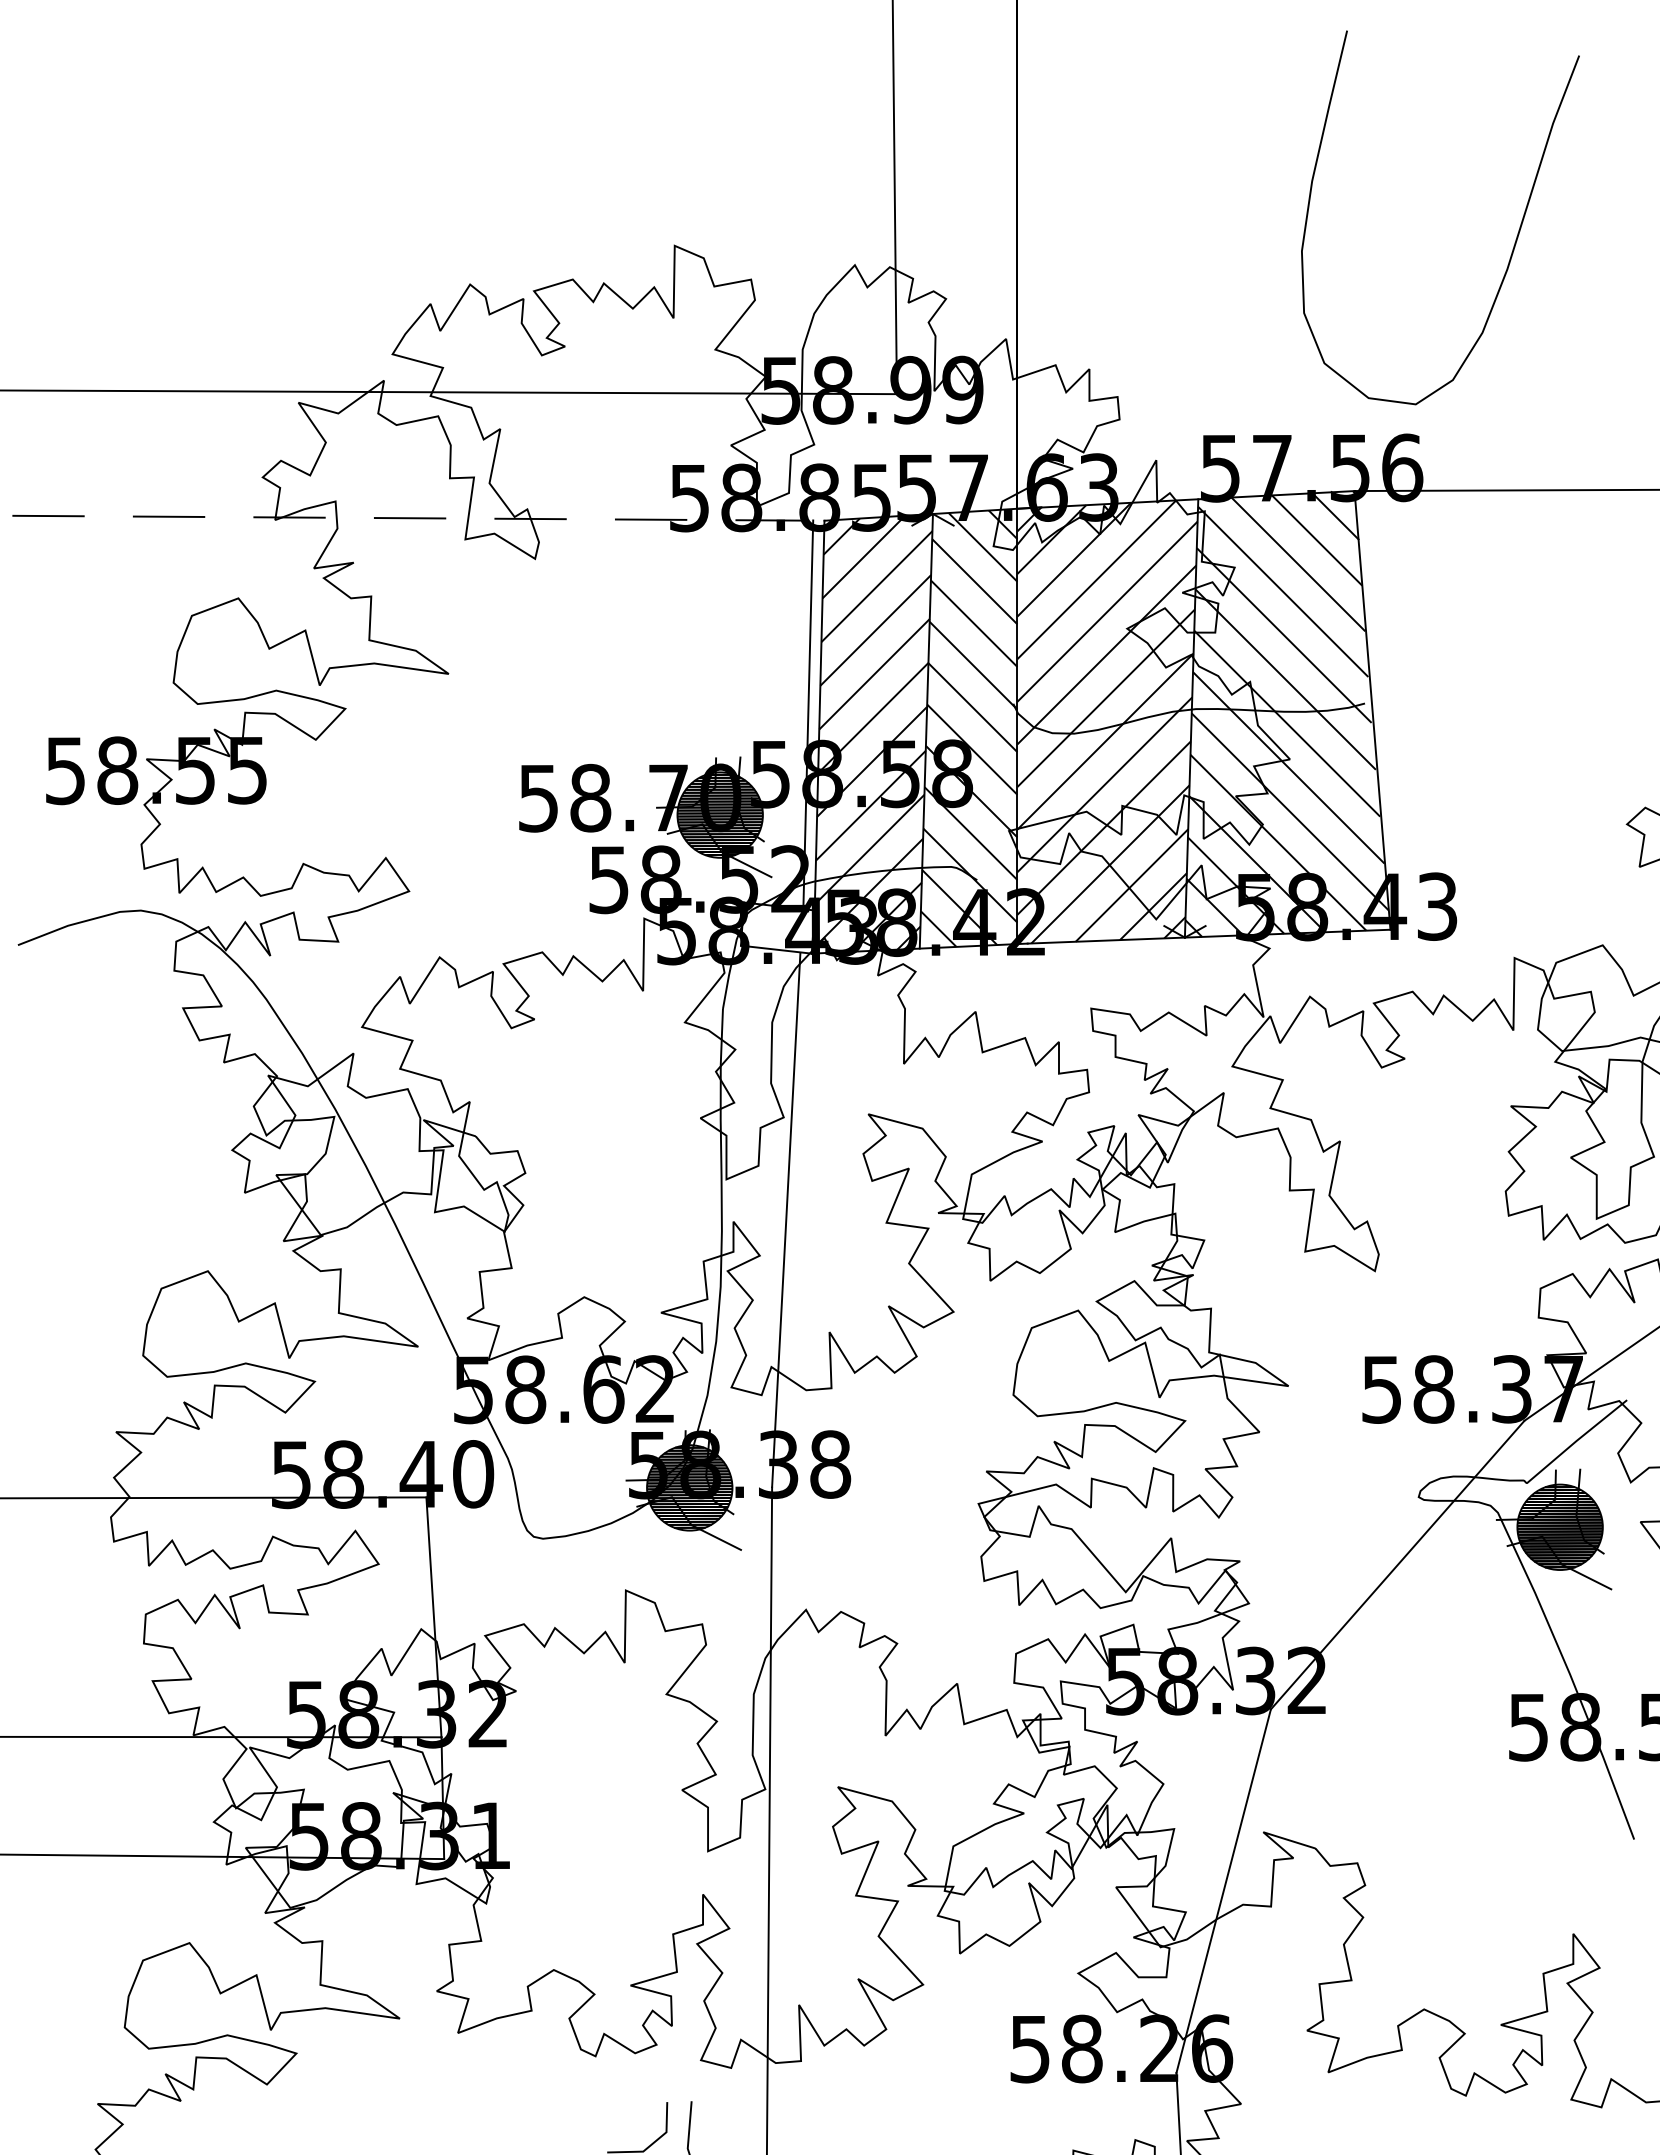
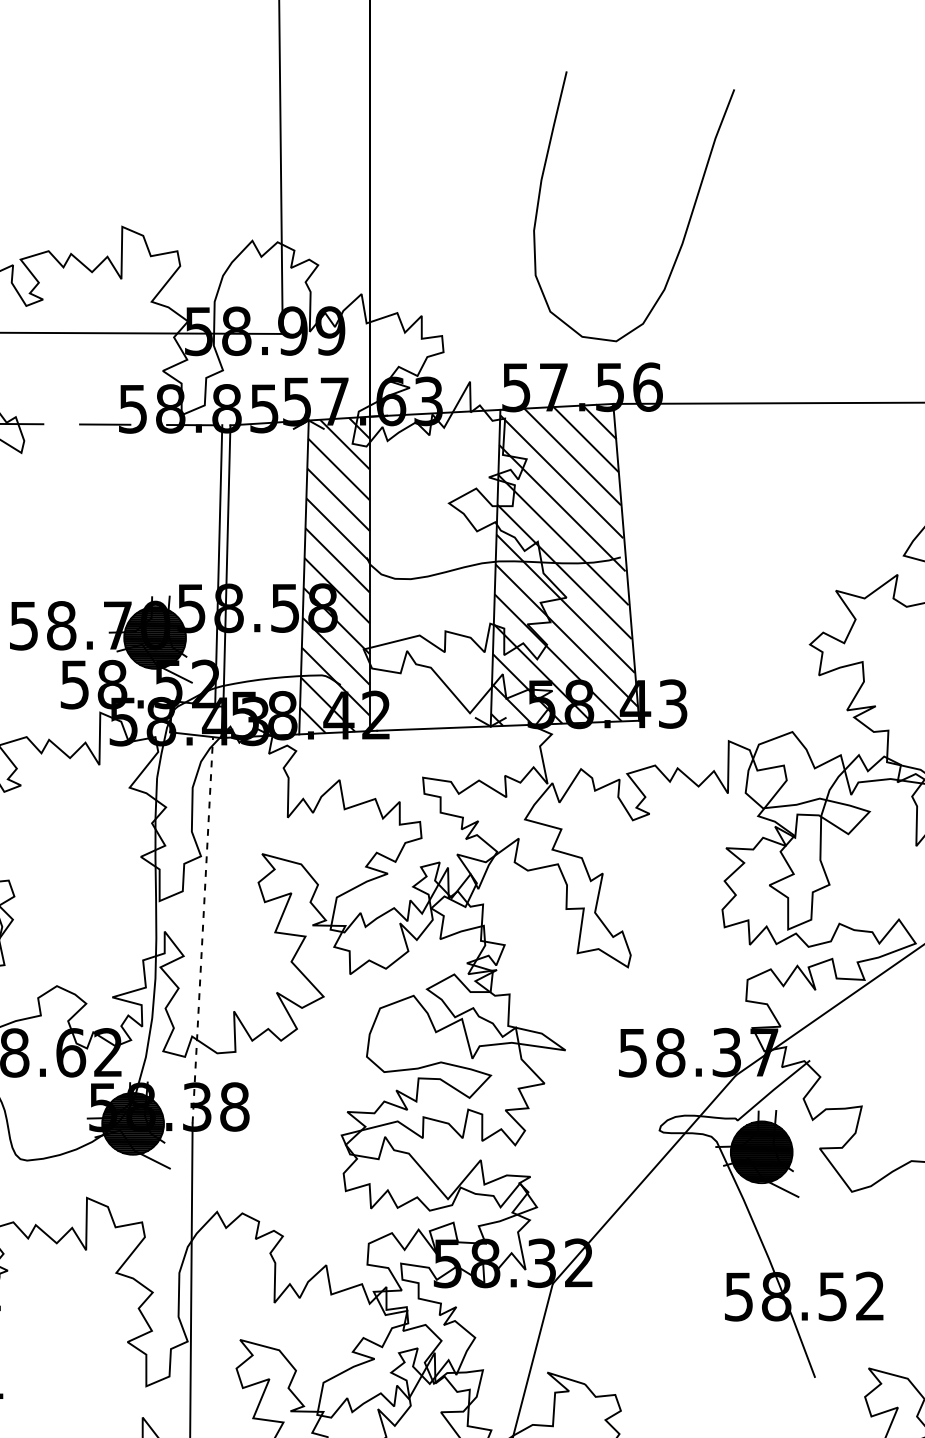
curve: (1514, 242) -> (687, 224), moved
hatch: (1107, 721) -> (434, 570), removed
hatch: (872, 733) -> (265, 579), removed
line: (786, 1219) -> (202, 930), solid -> dashed

